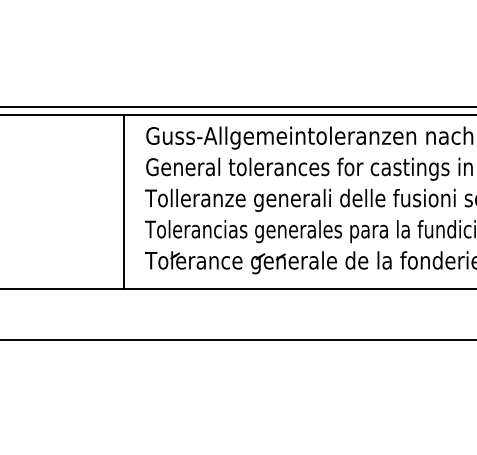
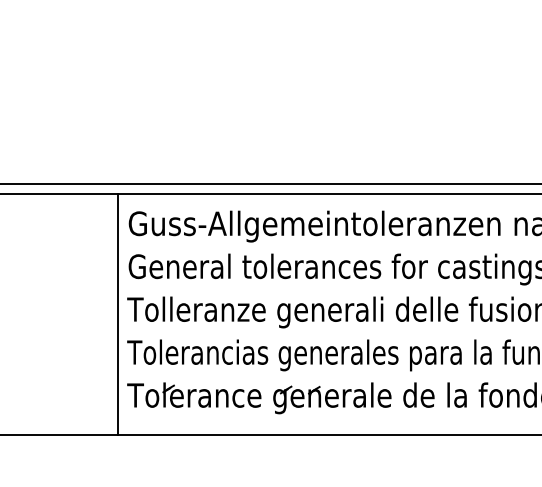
line: (124, 201) -> (118, 313), moved

